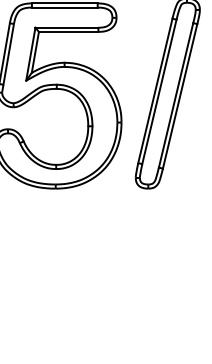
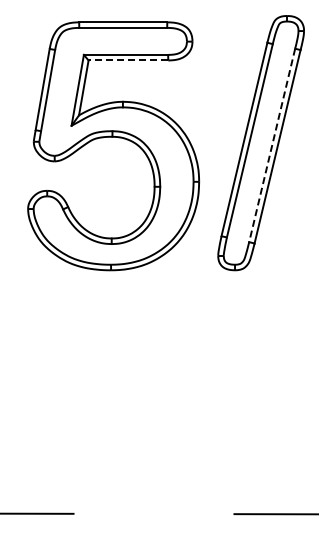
line: (68, 31) -> (128, 60), solid -> dashed
line: (176, 95) -> (272, 145), solid -> dashed

